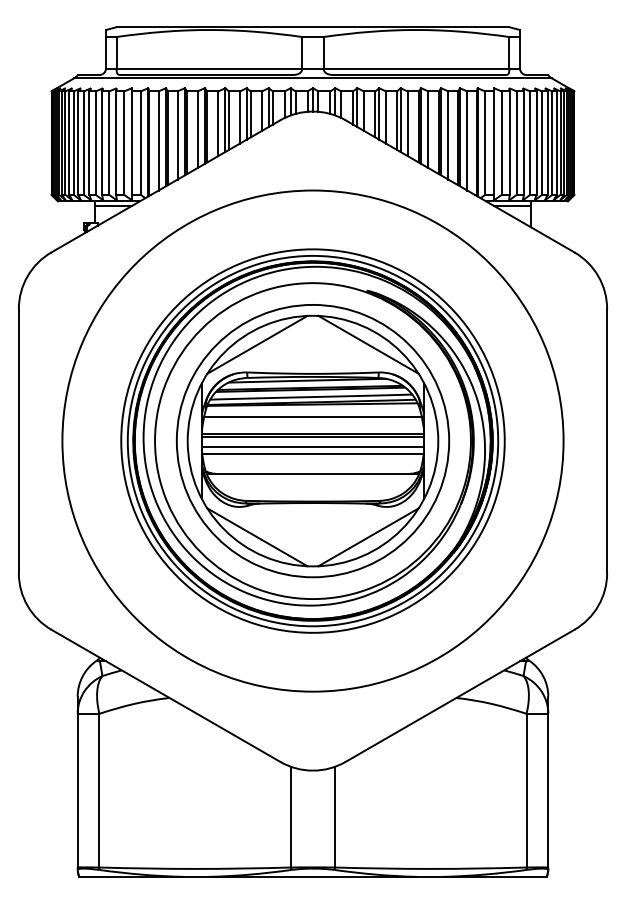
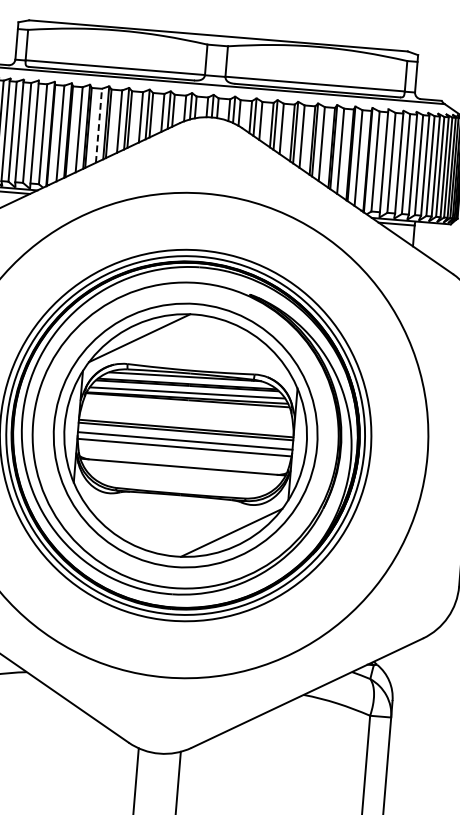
line: (197, 129) -> (98, 125), solid -> dashed
line: (368, 344) -> (246, 346), removed
line: (312, 417) -> (187, 412), removed
line: (257, 537) -> (124, 524), removed

